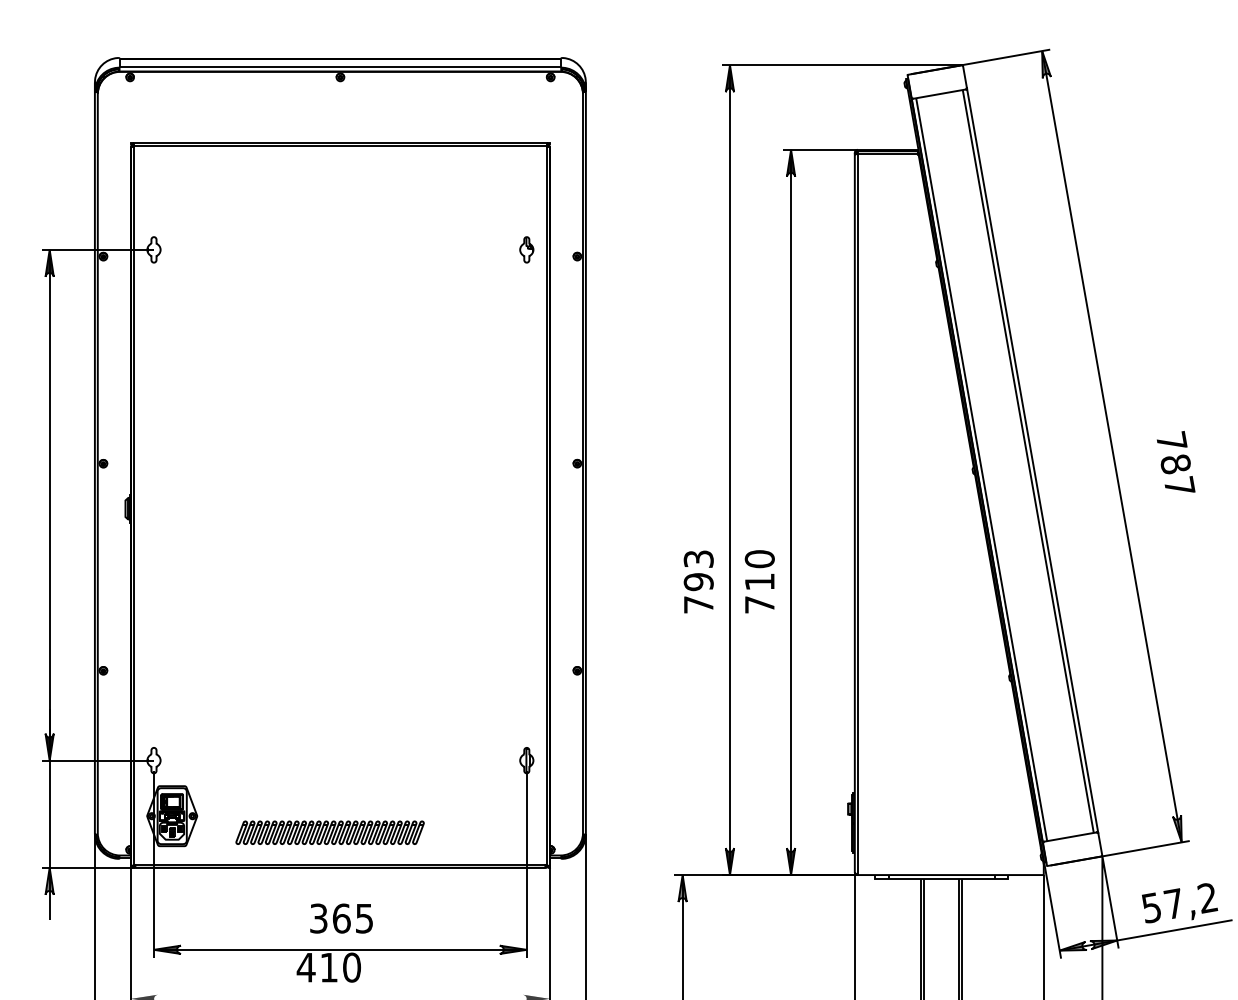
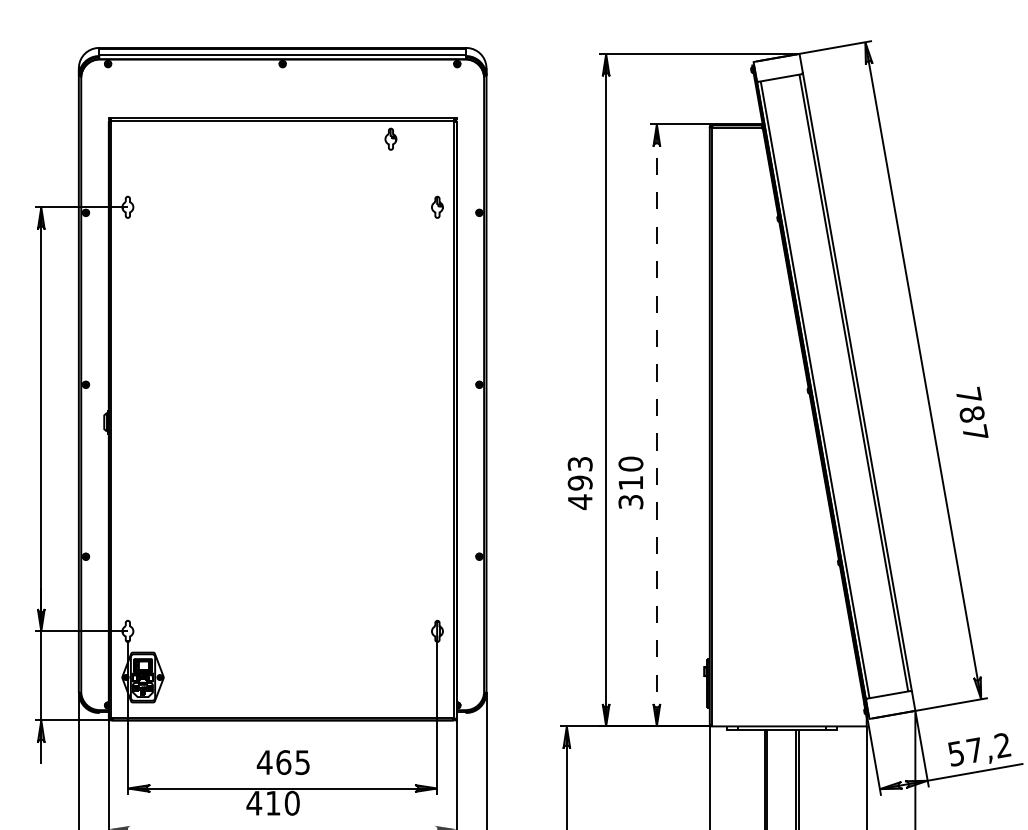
part: (470, 167) -> (390, 138), added
text: (1176, 461) -> (972, 412), moved
line: (791, 512) -> (657, 425), solid -> dashed
text: (698, 604) -> (580, 501), 793 -> 493
text: (759, 604) -> (630, 501), 710 -> 310
part: (329, 832) -> (273, 691), removed
text: (318, 918) -> (264, 762), 365 -> 465

